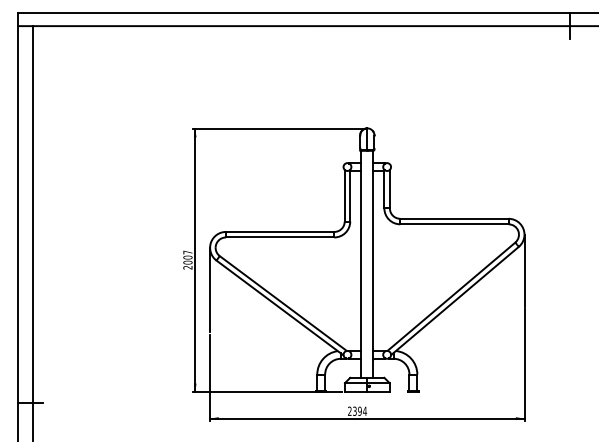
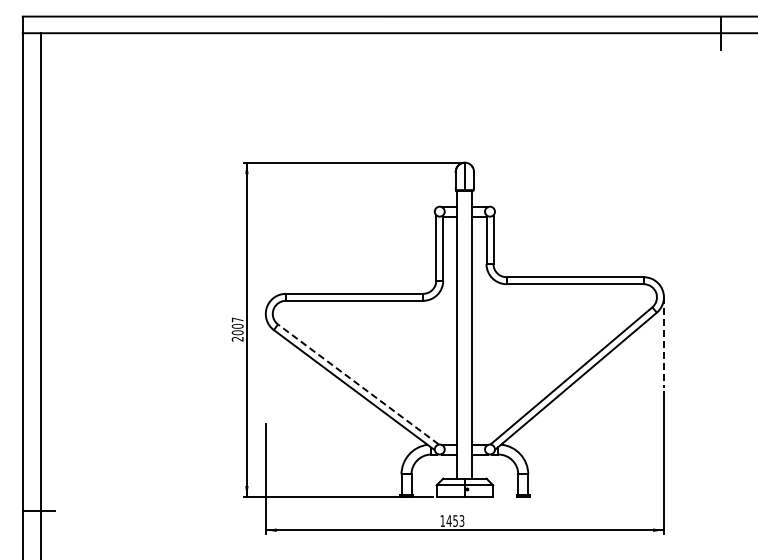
line: (524, 270) -> (663, 342), solid -> dashed
line: (209, 289) -> (265, 366), removed
line: (282, 303) -> (357, 384), solid -> dashed
text: (357, 410) -> (452, 520), 2394 -> 1453

